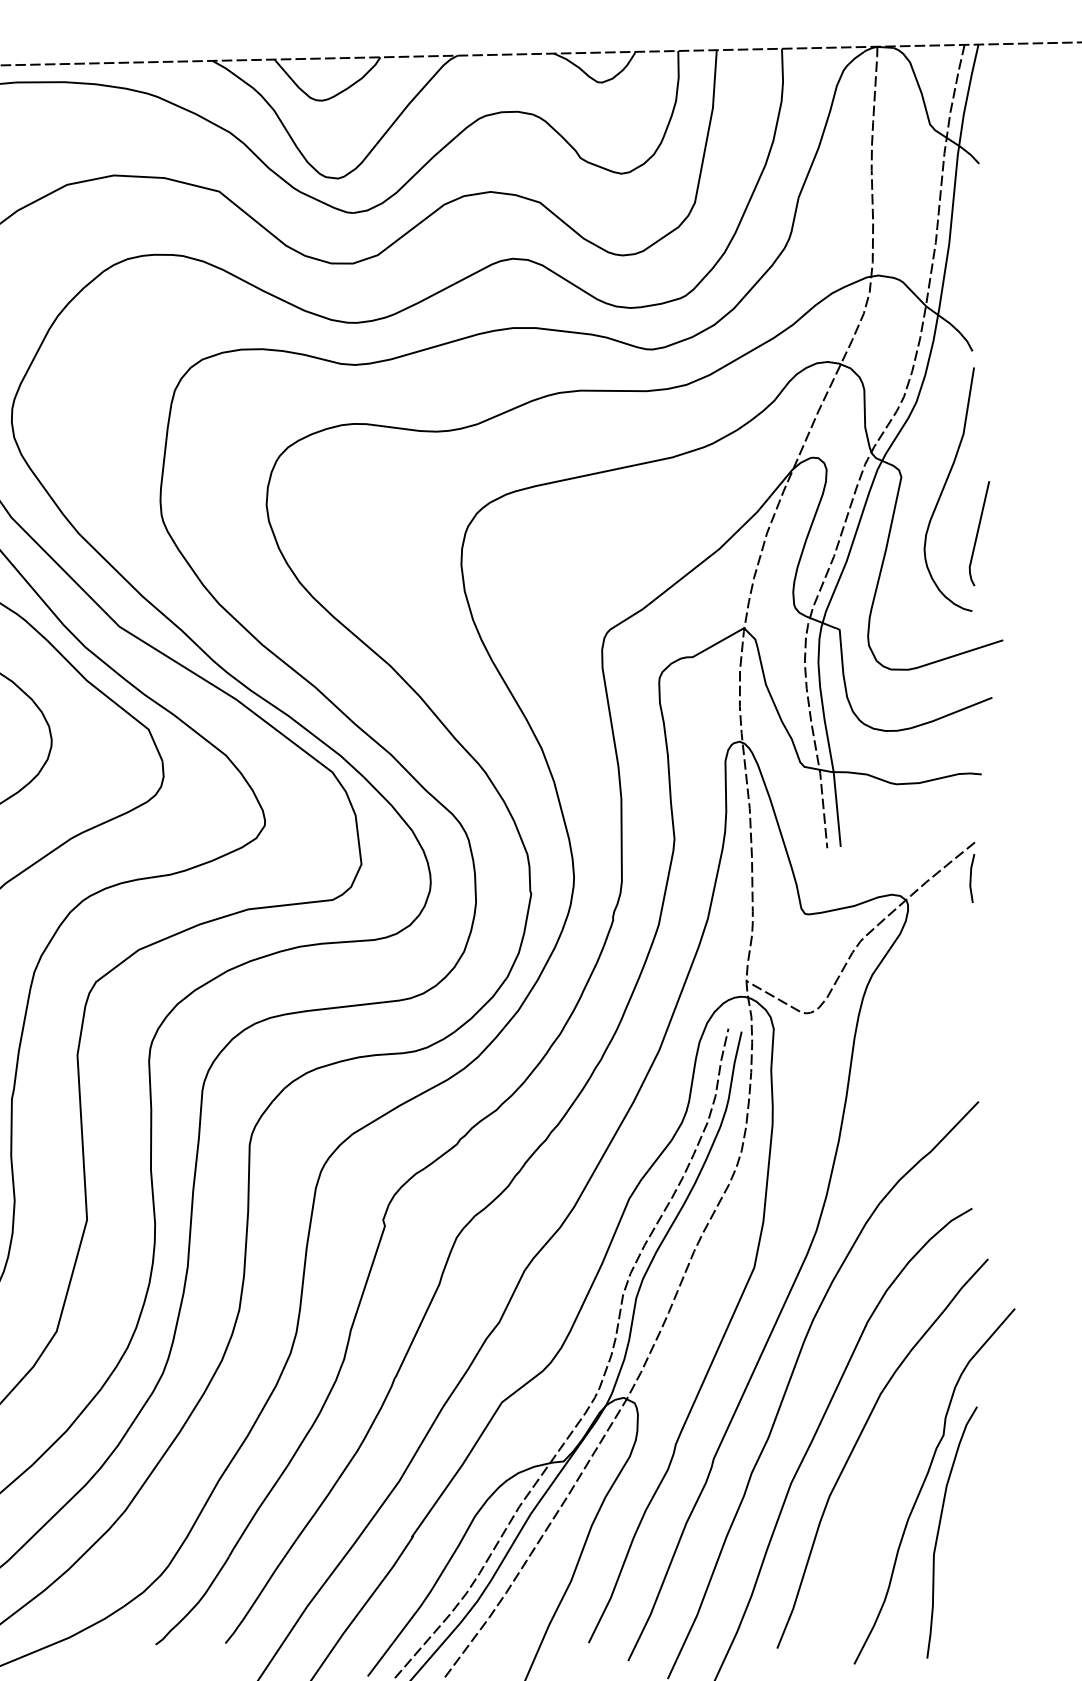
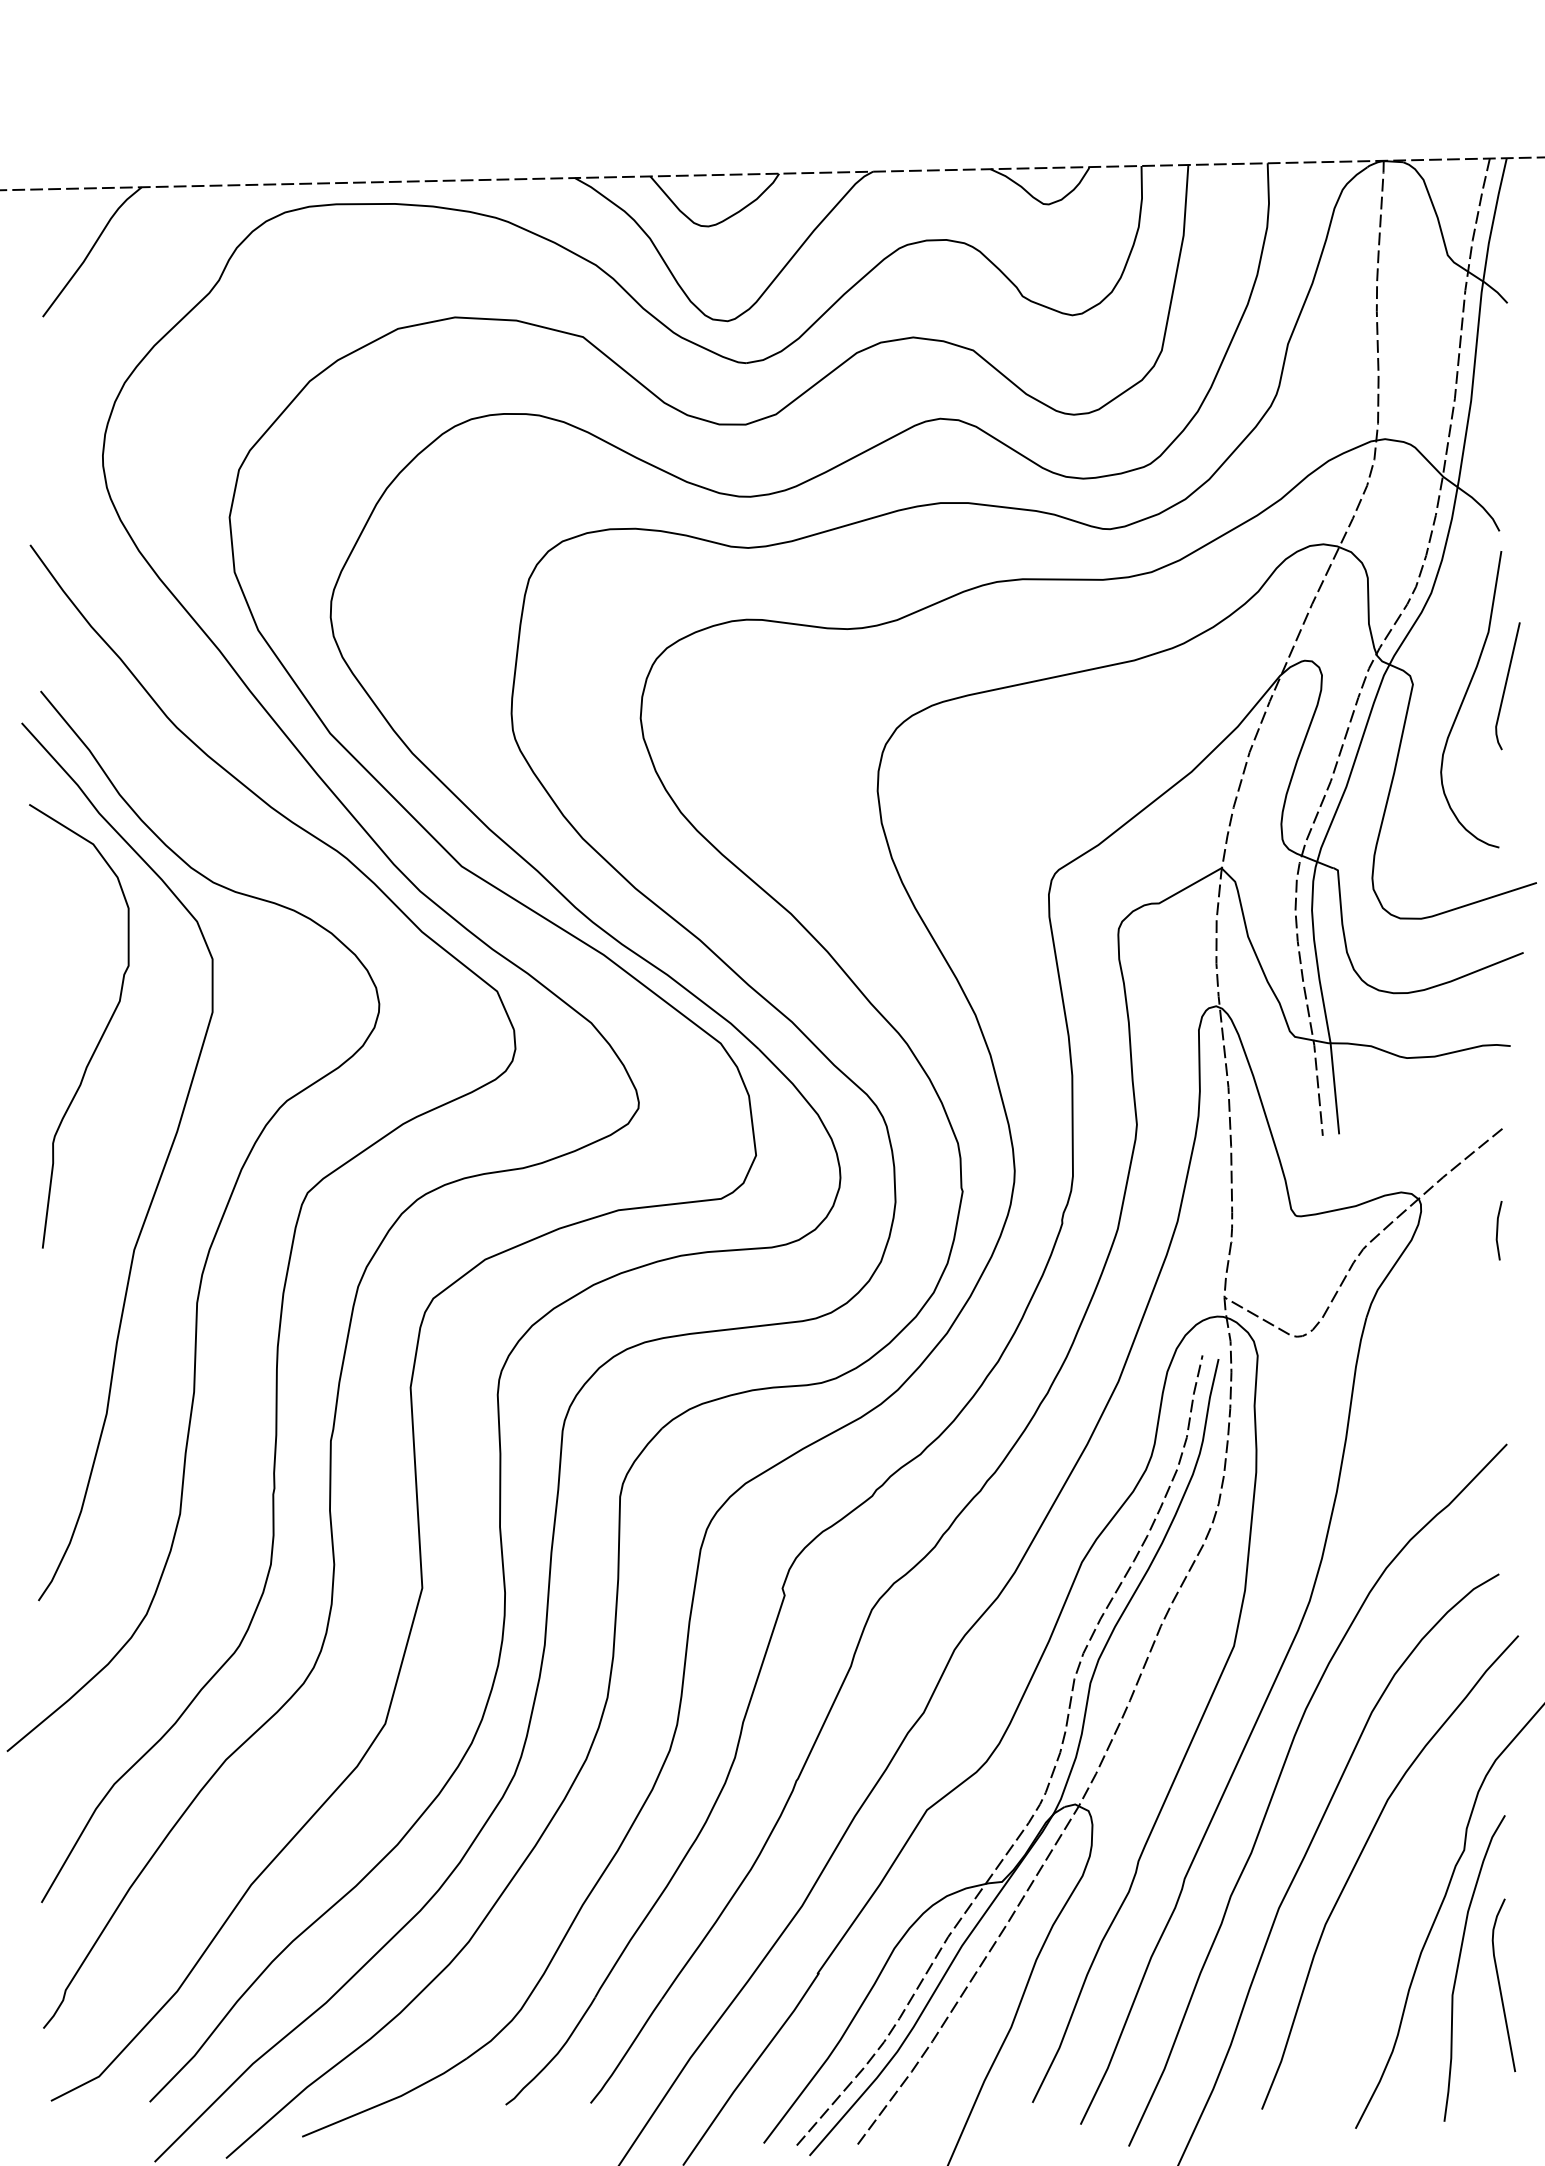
line: (978, 533) -> (1506, 686), moved
line: (971, 878) -> (1498, 1230), moved
curve: (973, 1546) -> (1500, 1985), added

